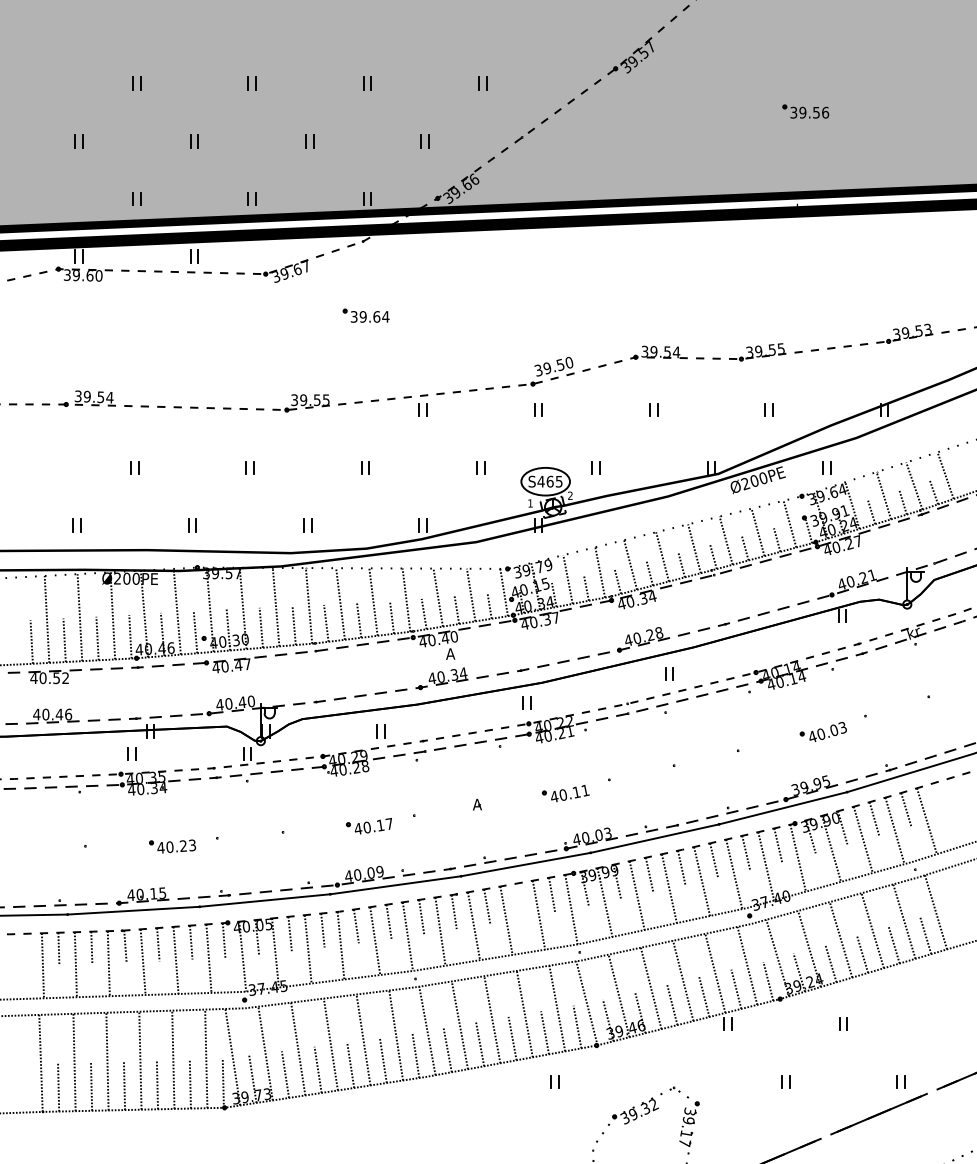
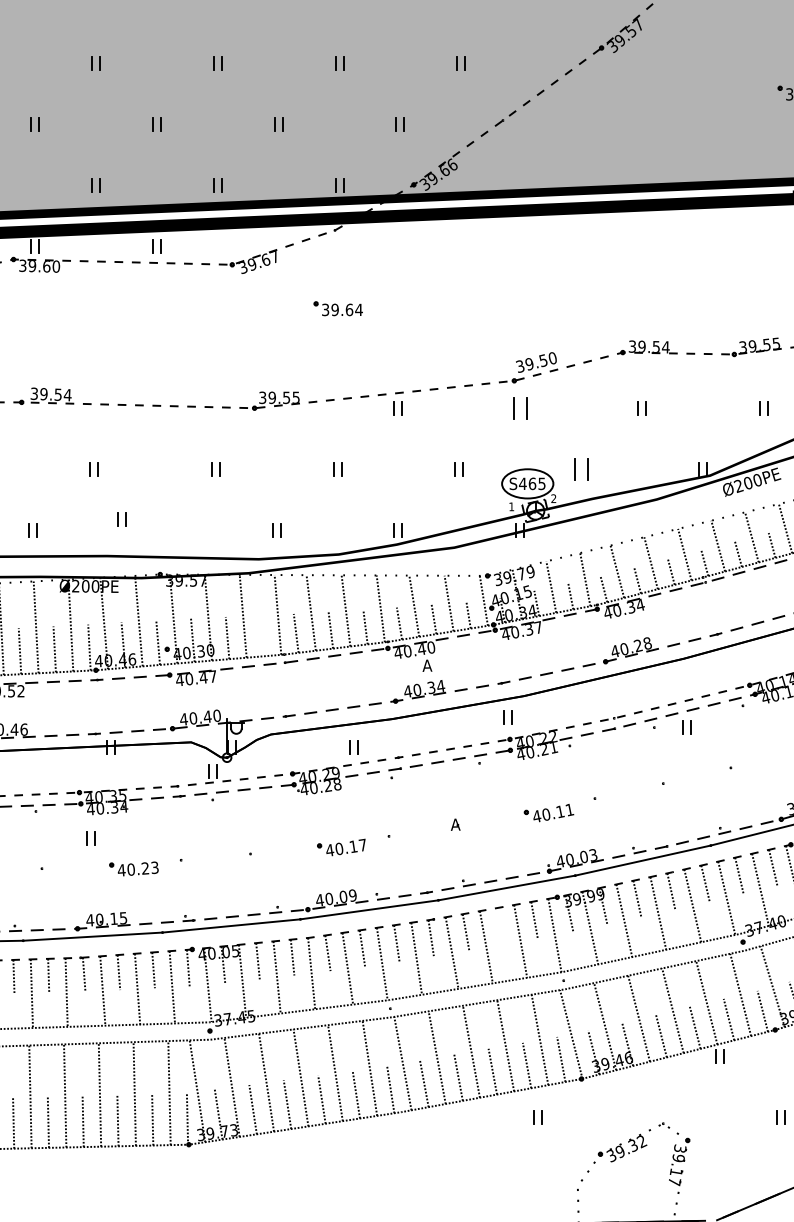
part: (538, 409) -> (520, 407), size x1.6
part: (595, 467) -> (580, 468), size x1.6
part: (192, 525) -> (122, 519), moved
line: (293, 625) -> (261, 635), removed
part: (669, 673) -> (686, 727), moved
part: (131, 753) -> (90, 838), moved

